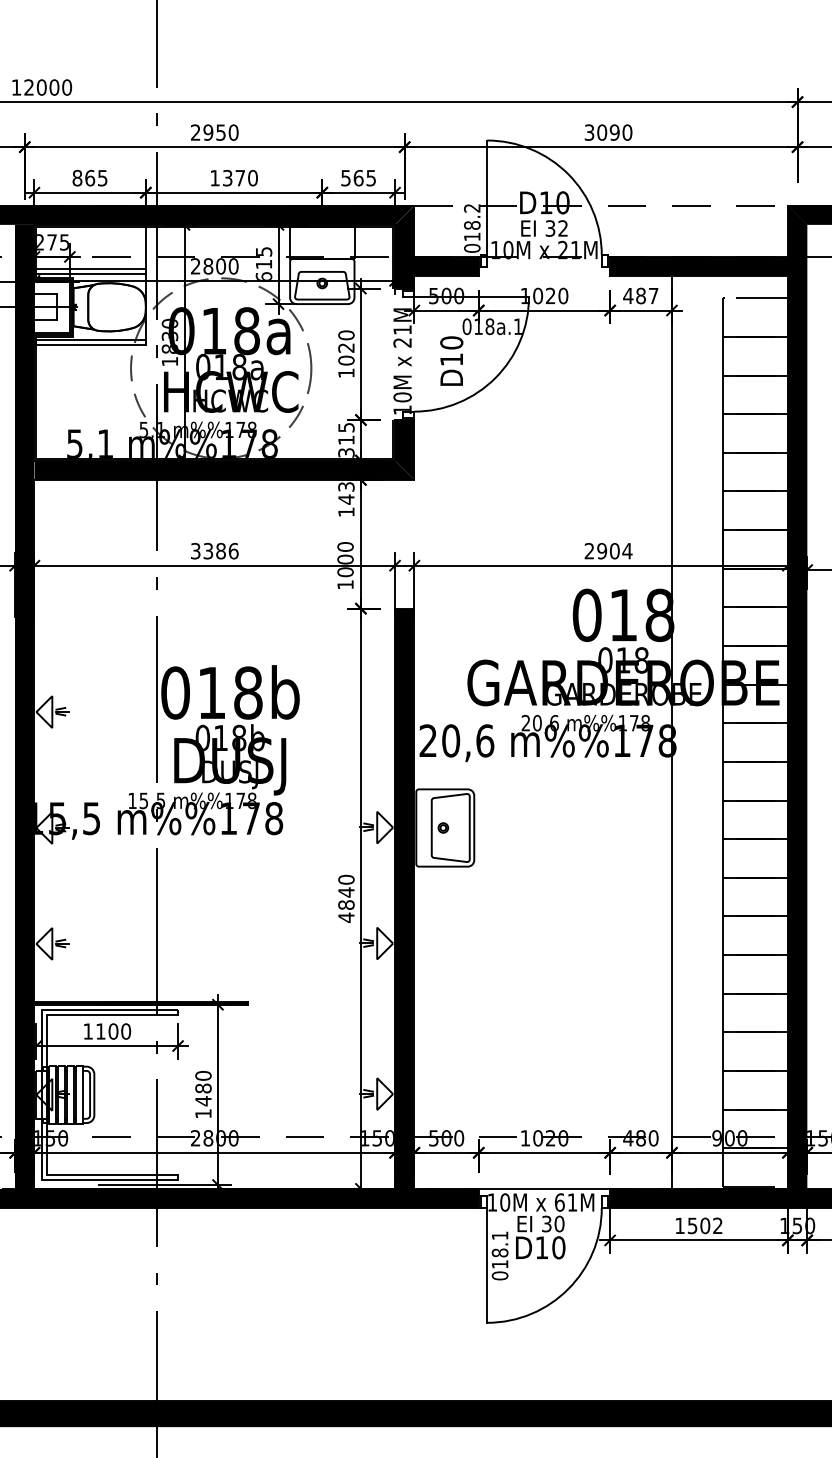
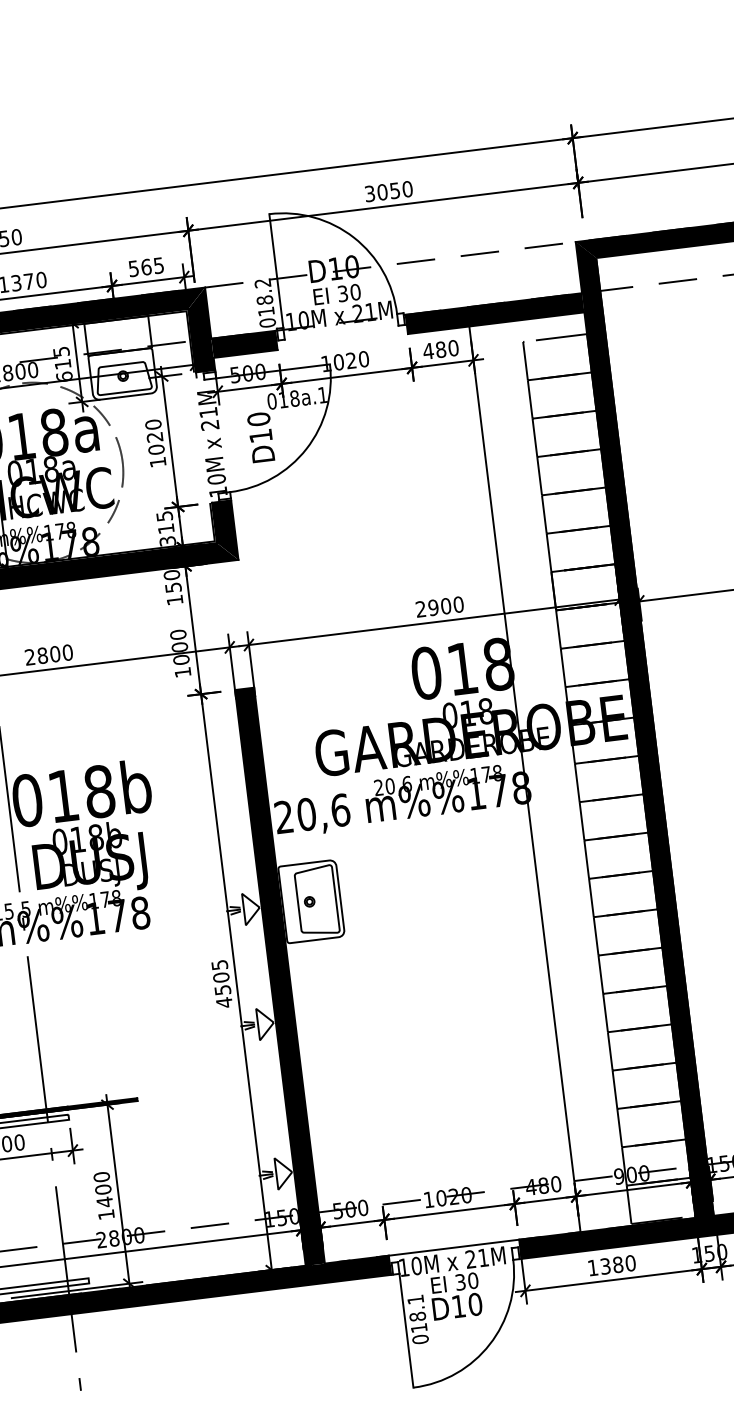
text: (614, 132) -> (394, 190), 3090 -> 3050
text: (563, 228) -> (355, 292), 32 -> 30
text: (653, 295) -> (453, 347), 487 -> 480
text: (346, 493) -> (172, 581), 143 -> 150
text: (627, 550) -> (458, 603), 2904 -> 2900
text: (214, 551) -> (48, 655), 3386 -> 2800
text: (346, 891) -> (221, 976), 4840 -> 4505
text: (203, 1088) -> (103, 1189), 1480 -> 1400
text: (559, 1202) -> (470, 1259), 61M -> 21M
text: (705, 1225) -> (618, 1264), 1502 -> 1380

